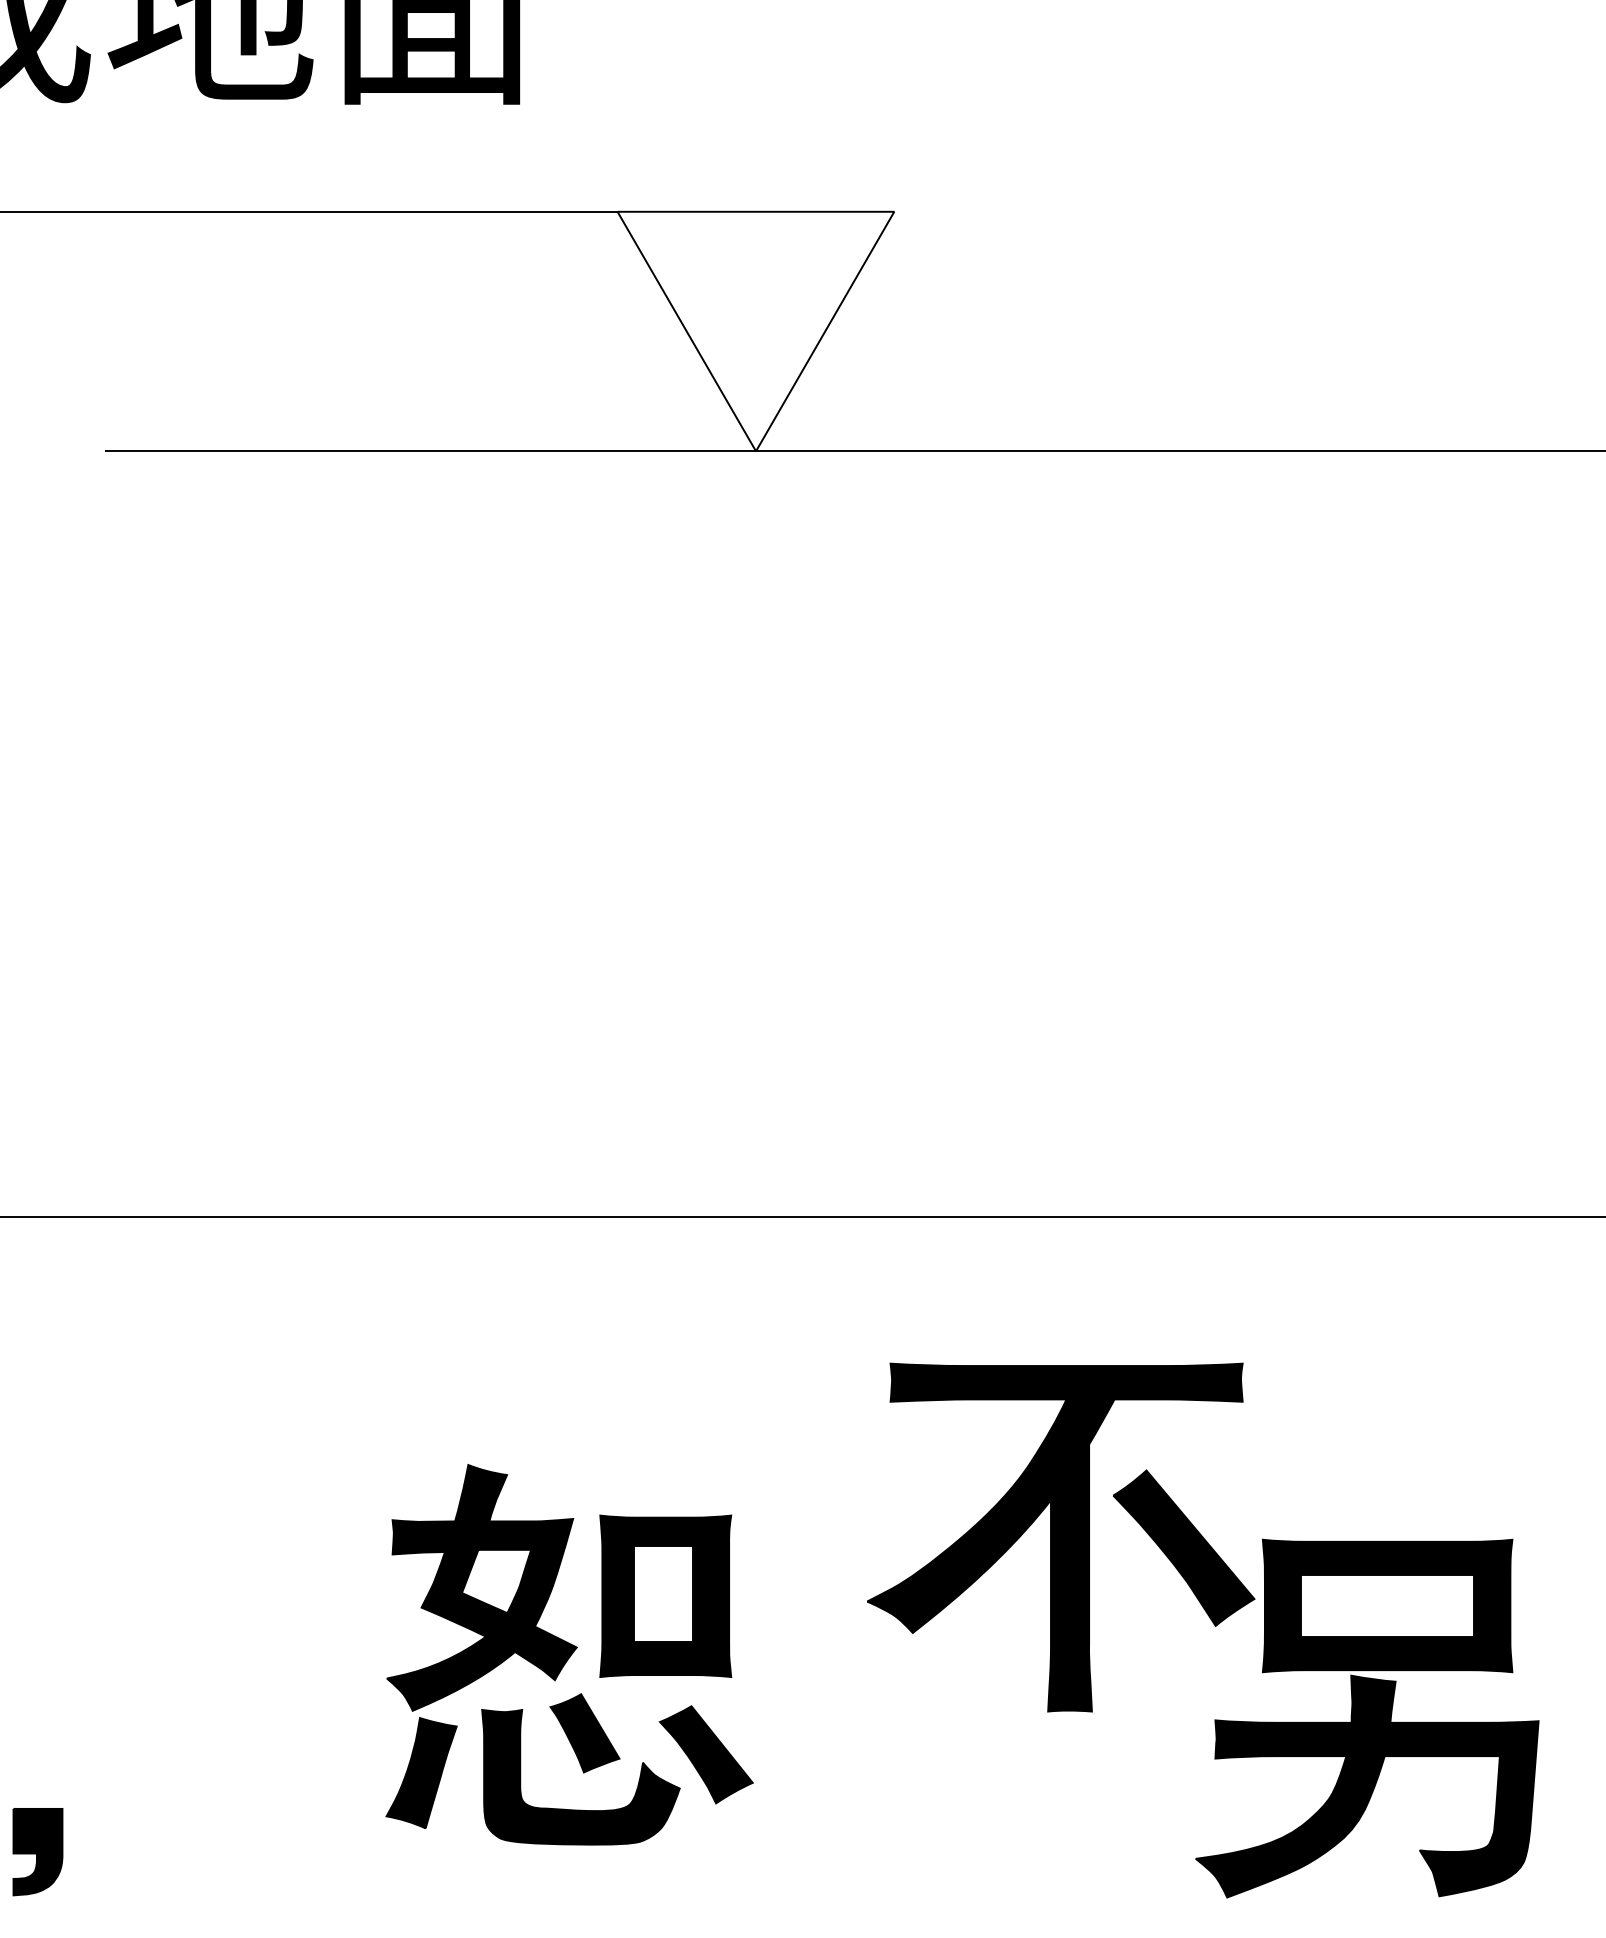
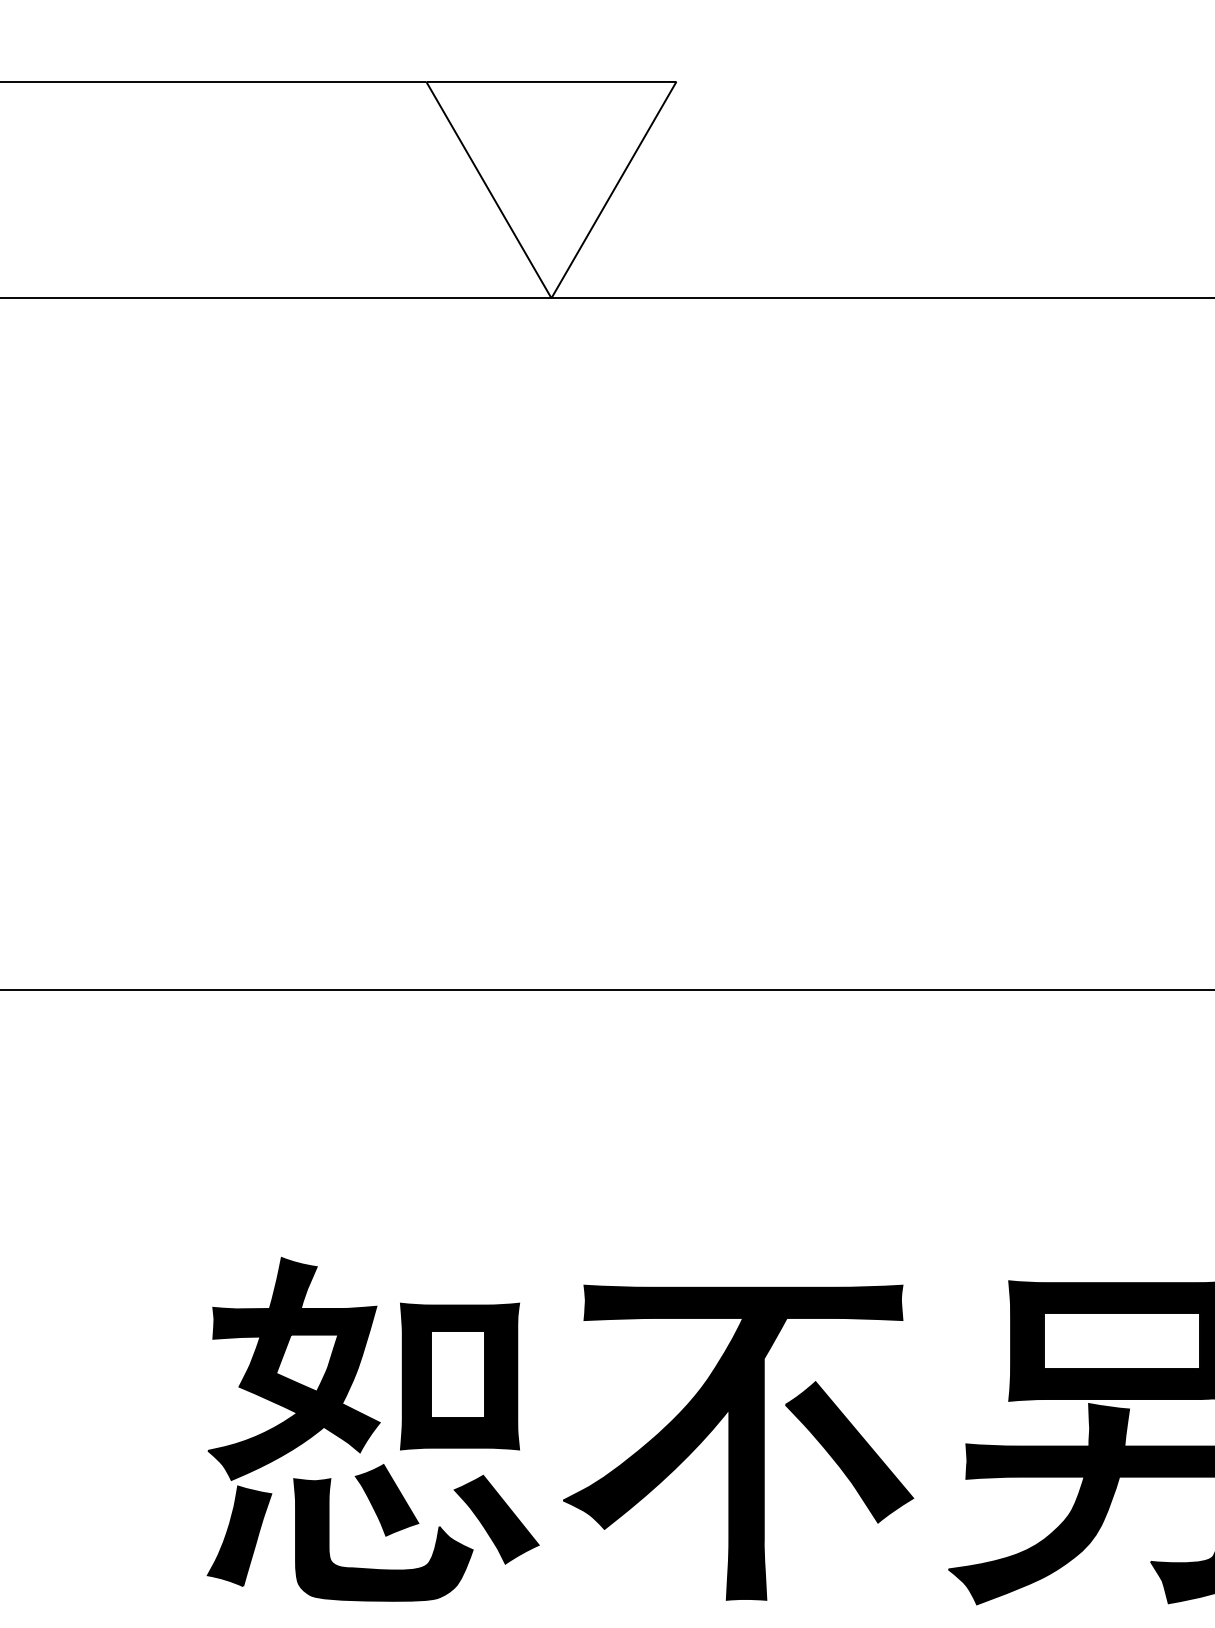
part: (1061, 1537) -> (738, 1442), moved
part: (569, 1654) -> (373, 1429), moved

